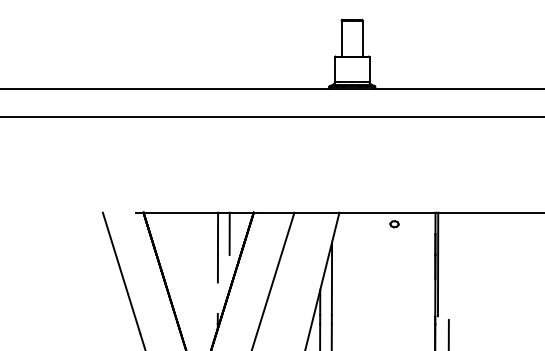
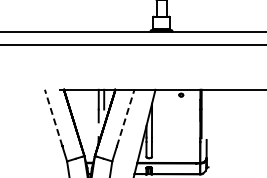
line: (121, 274) -> (53, 118), solid -> dashed
line: (275, 274) -> (125, 118), solid -> dashed

